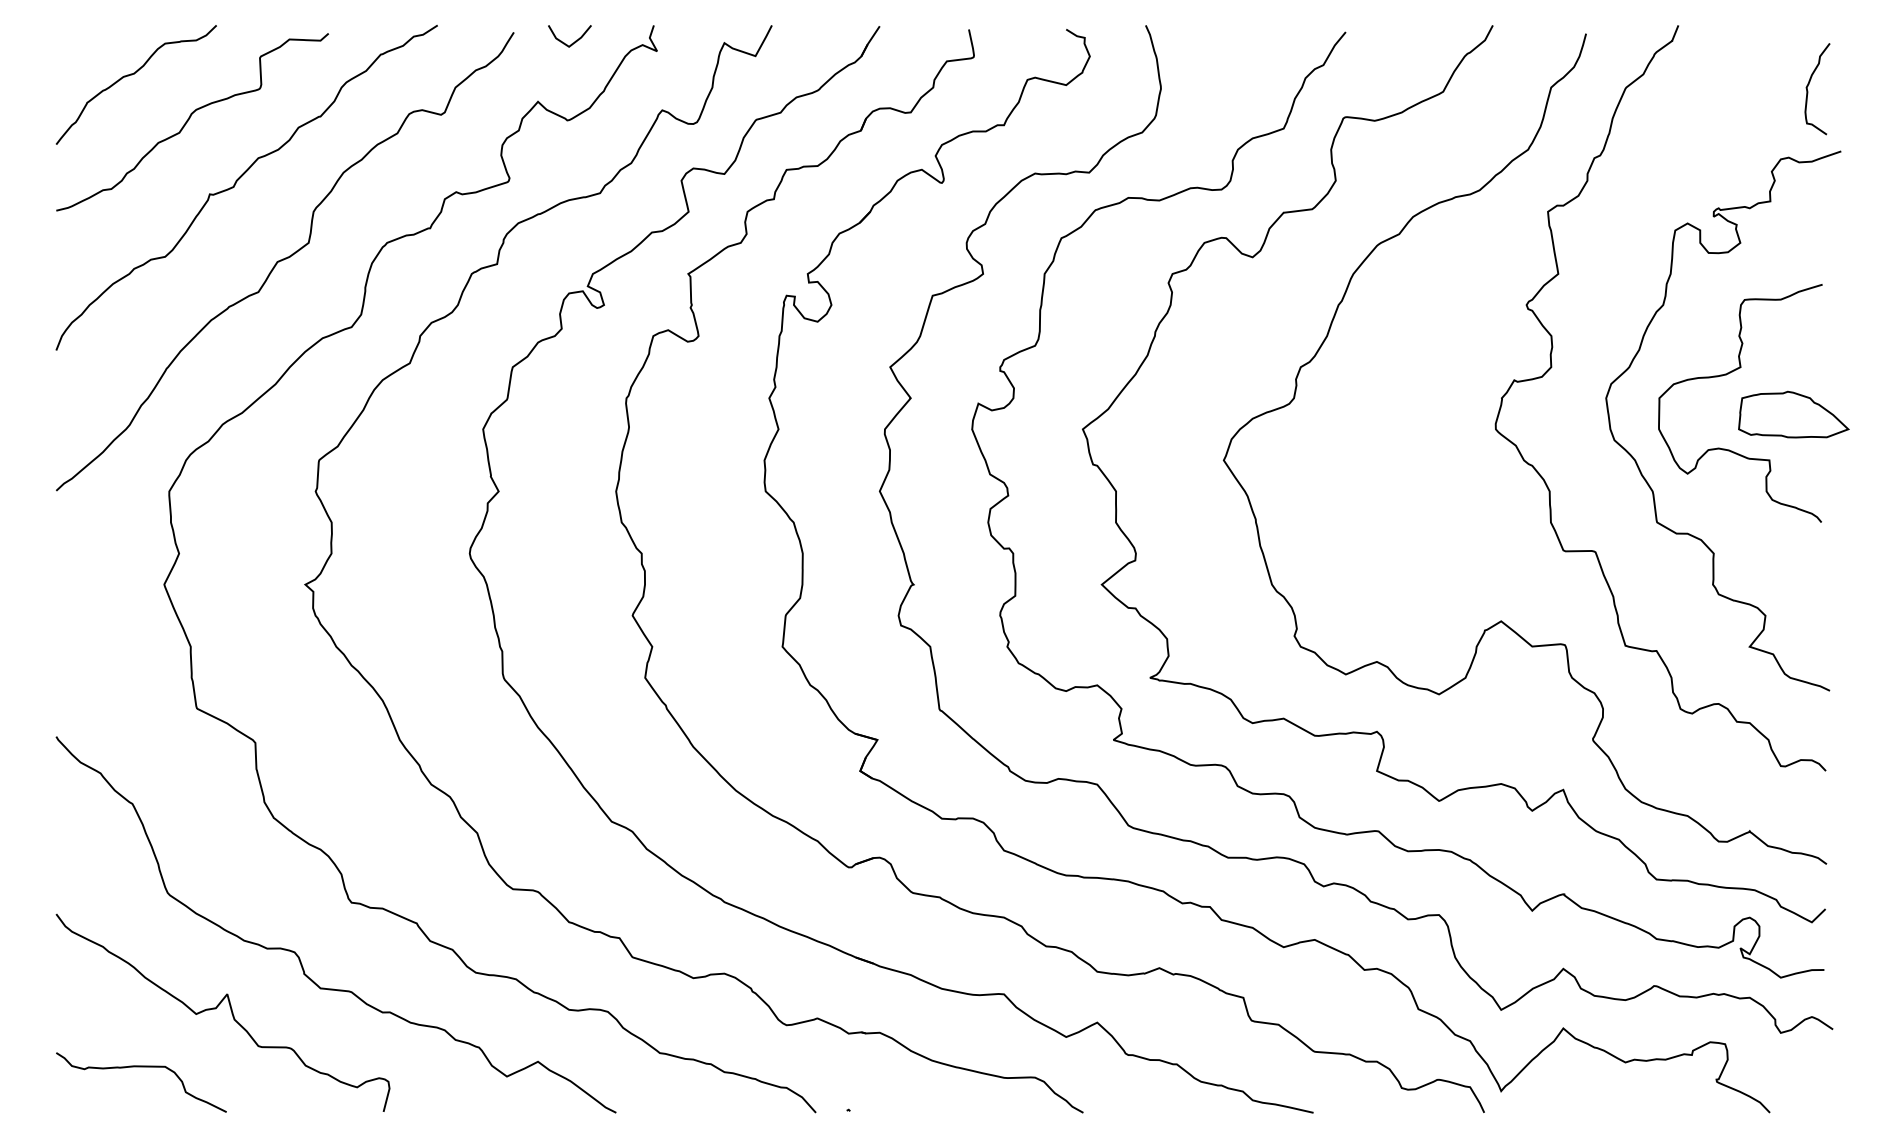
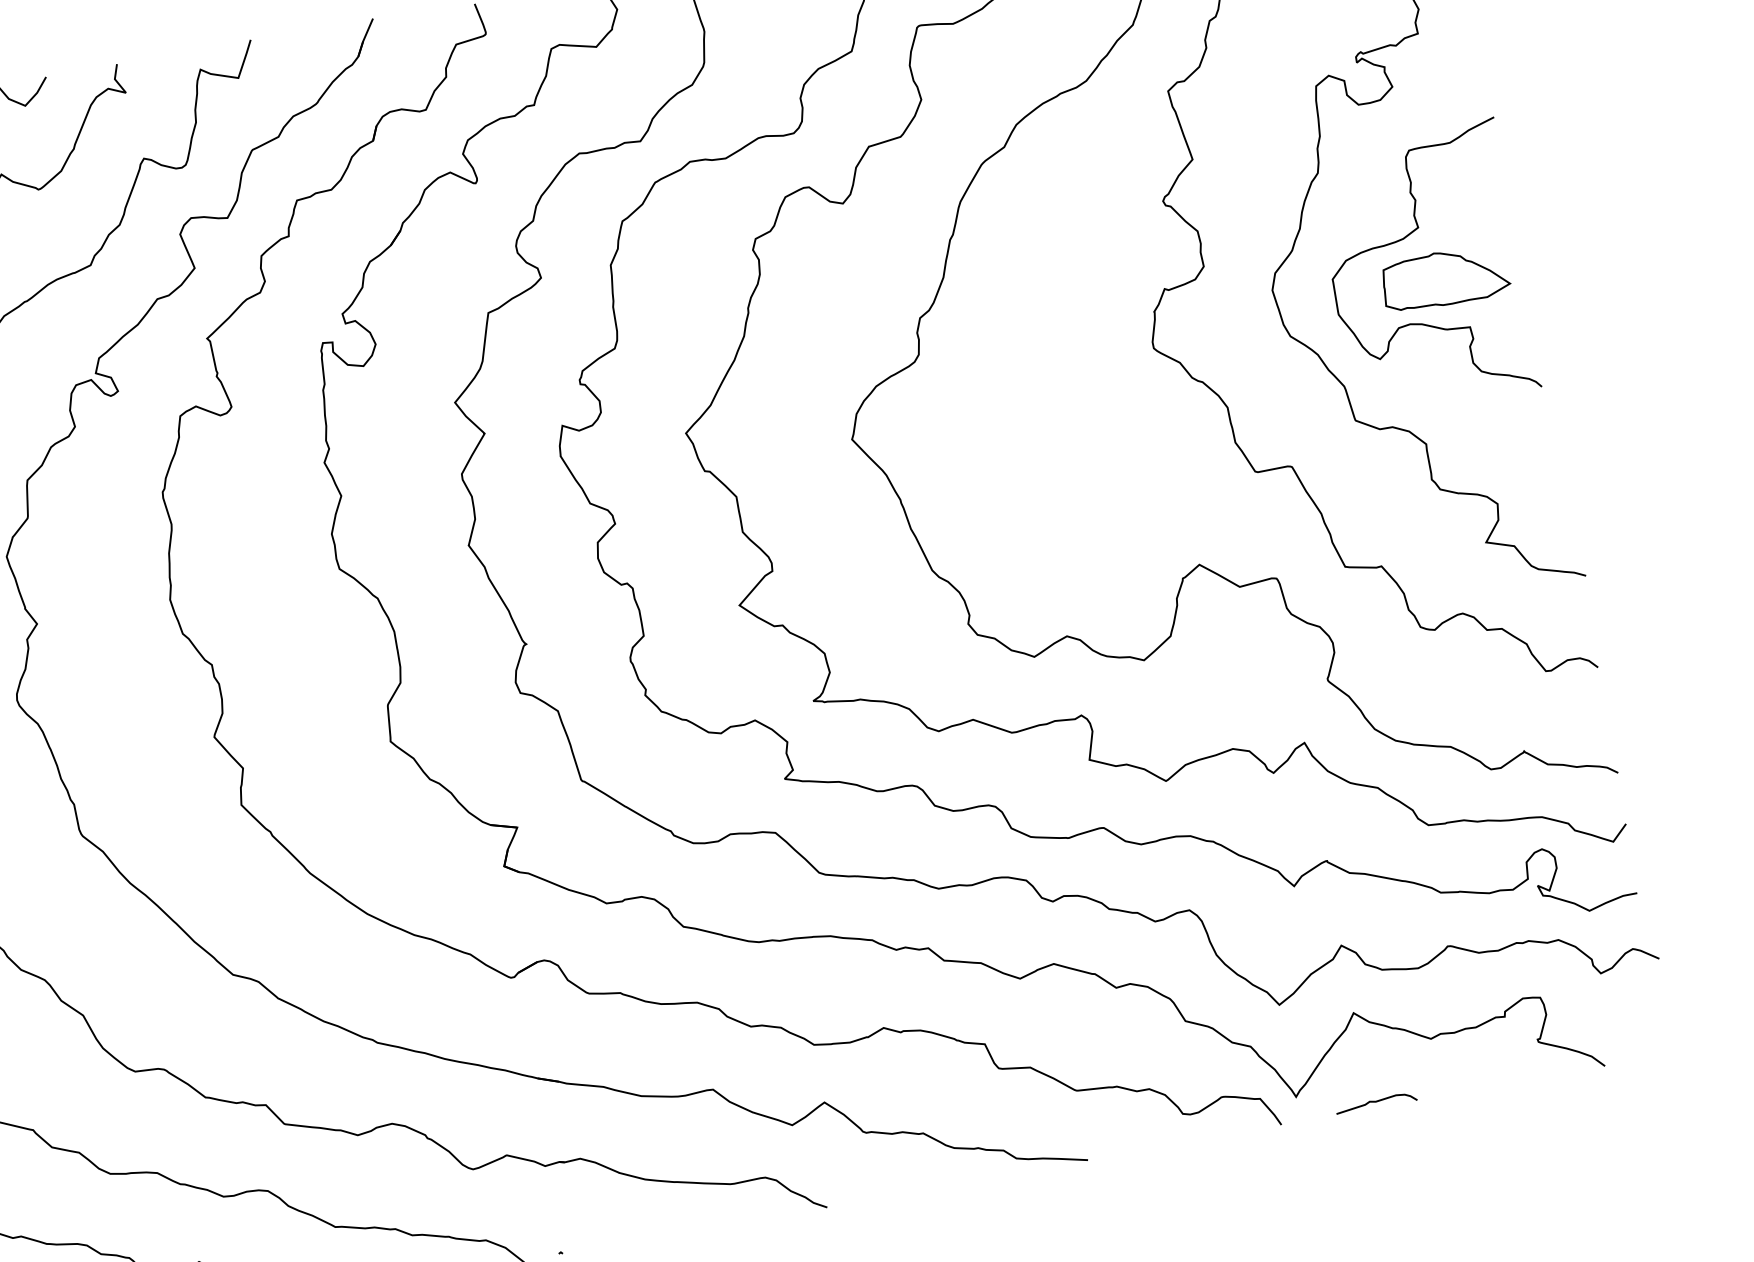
part: (1793, 414) -> (1444, 278), moved
curve: (1568, 1108) -> (1375, 1102), added

